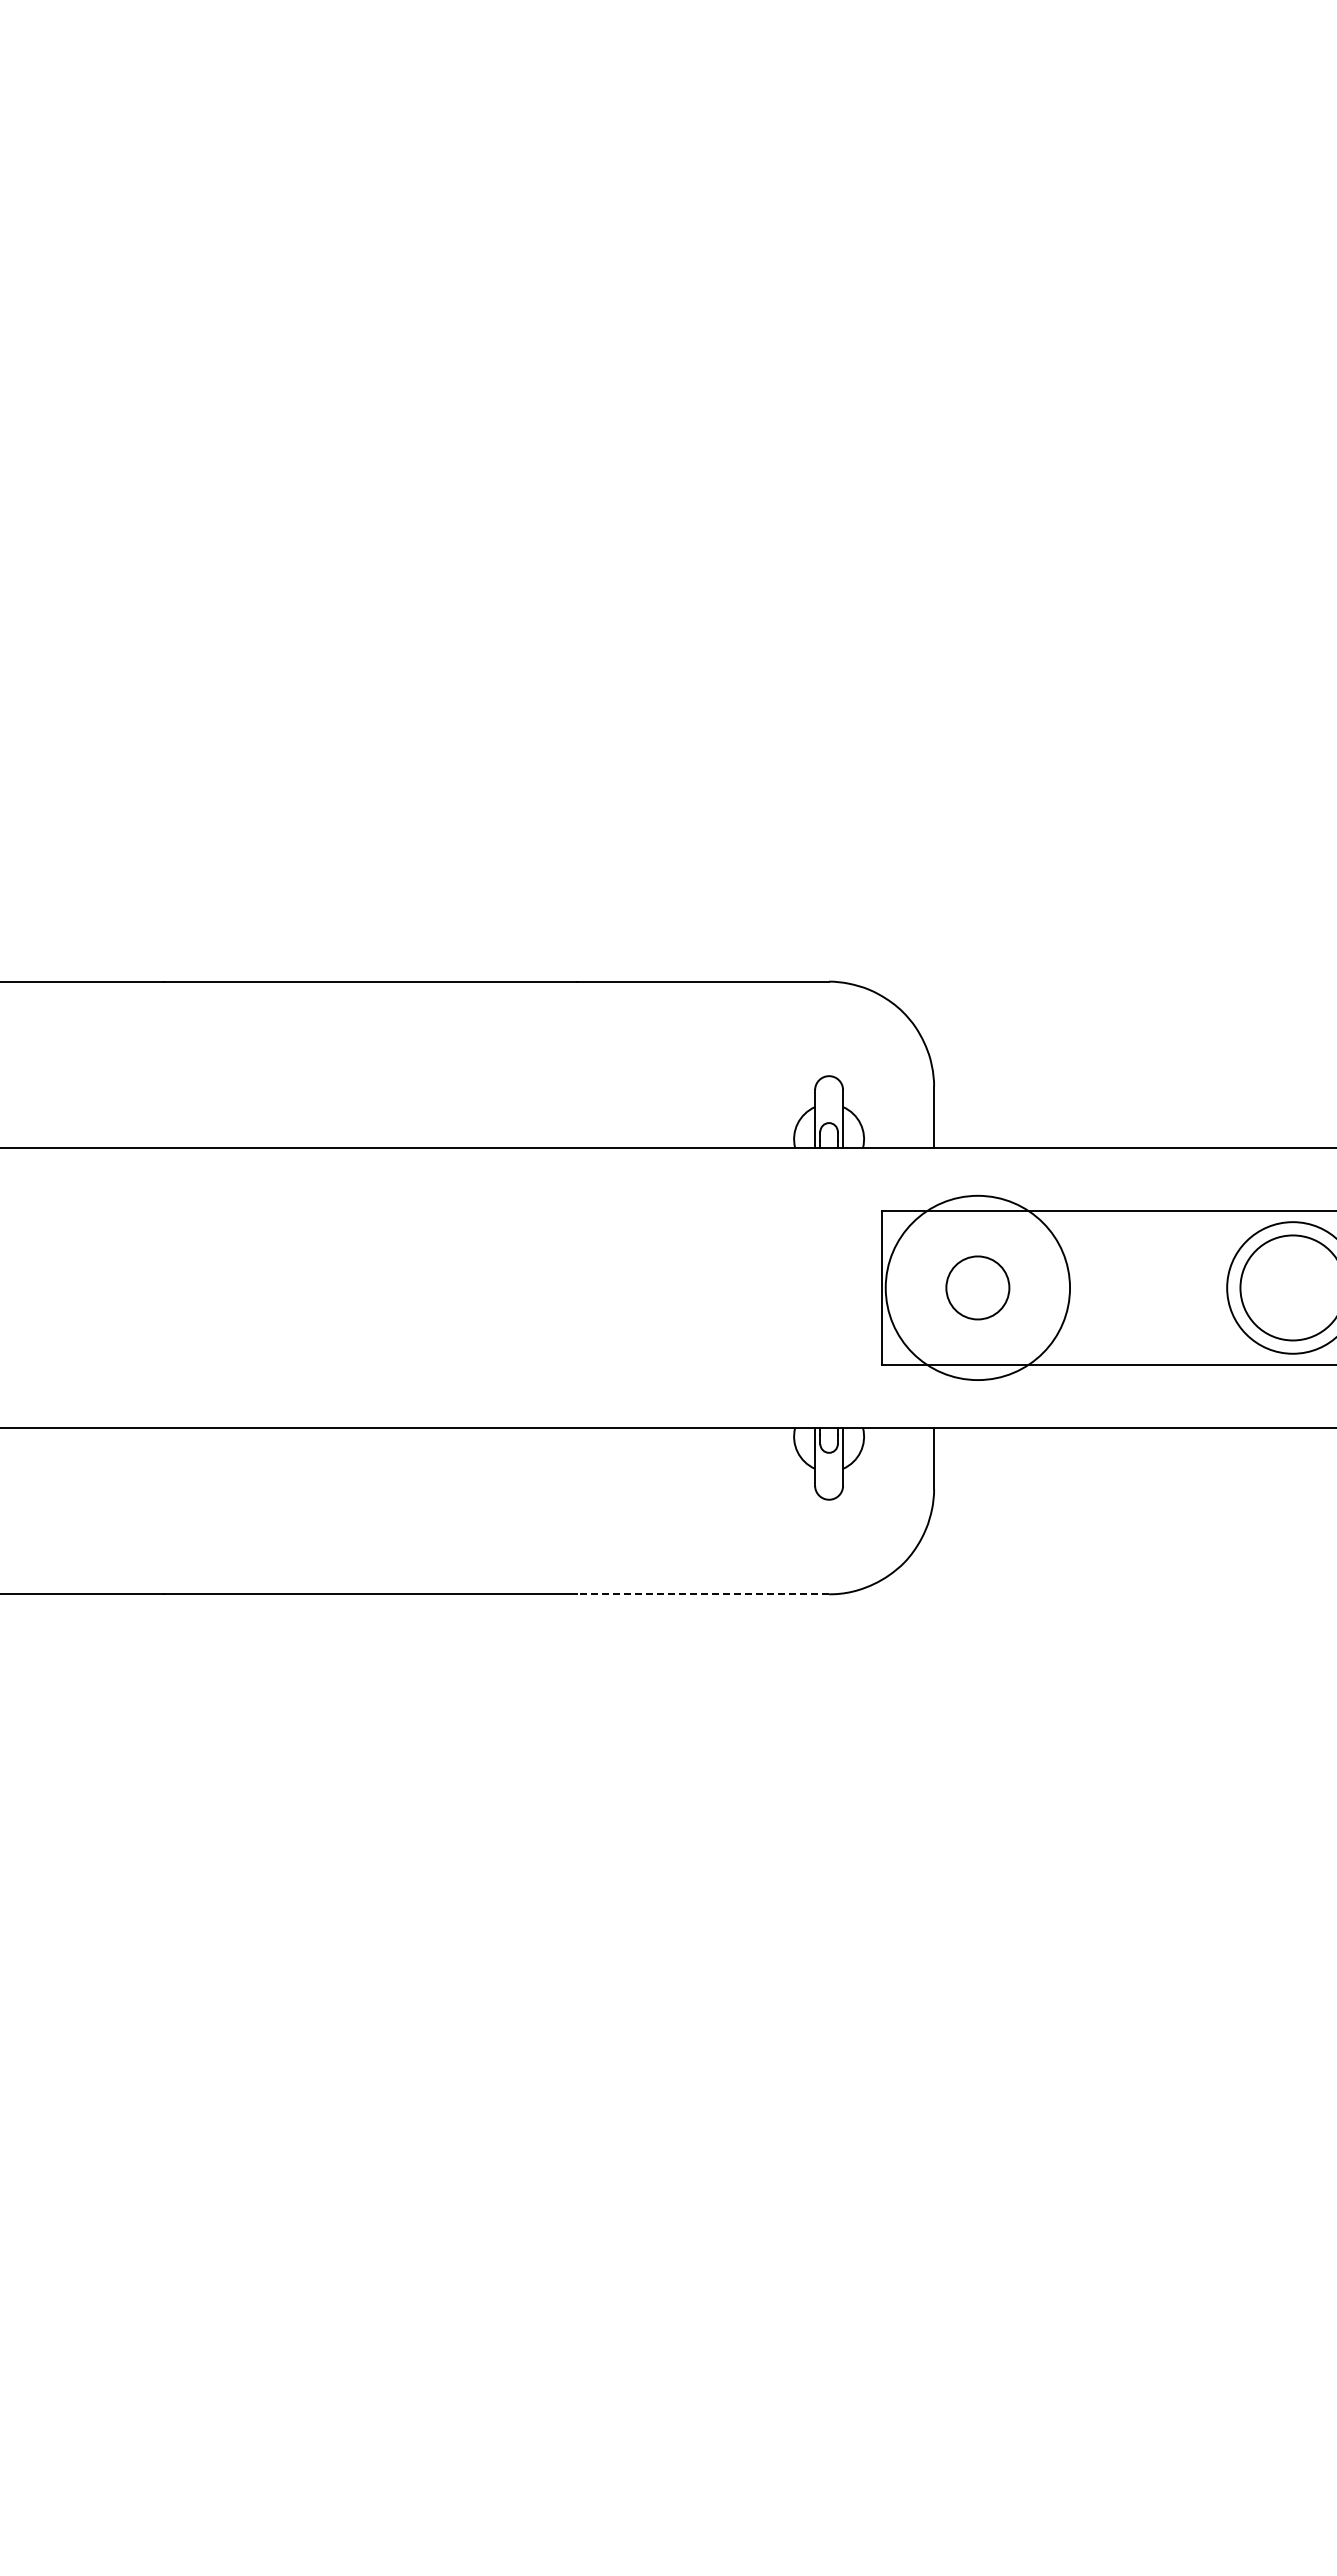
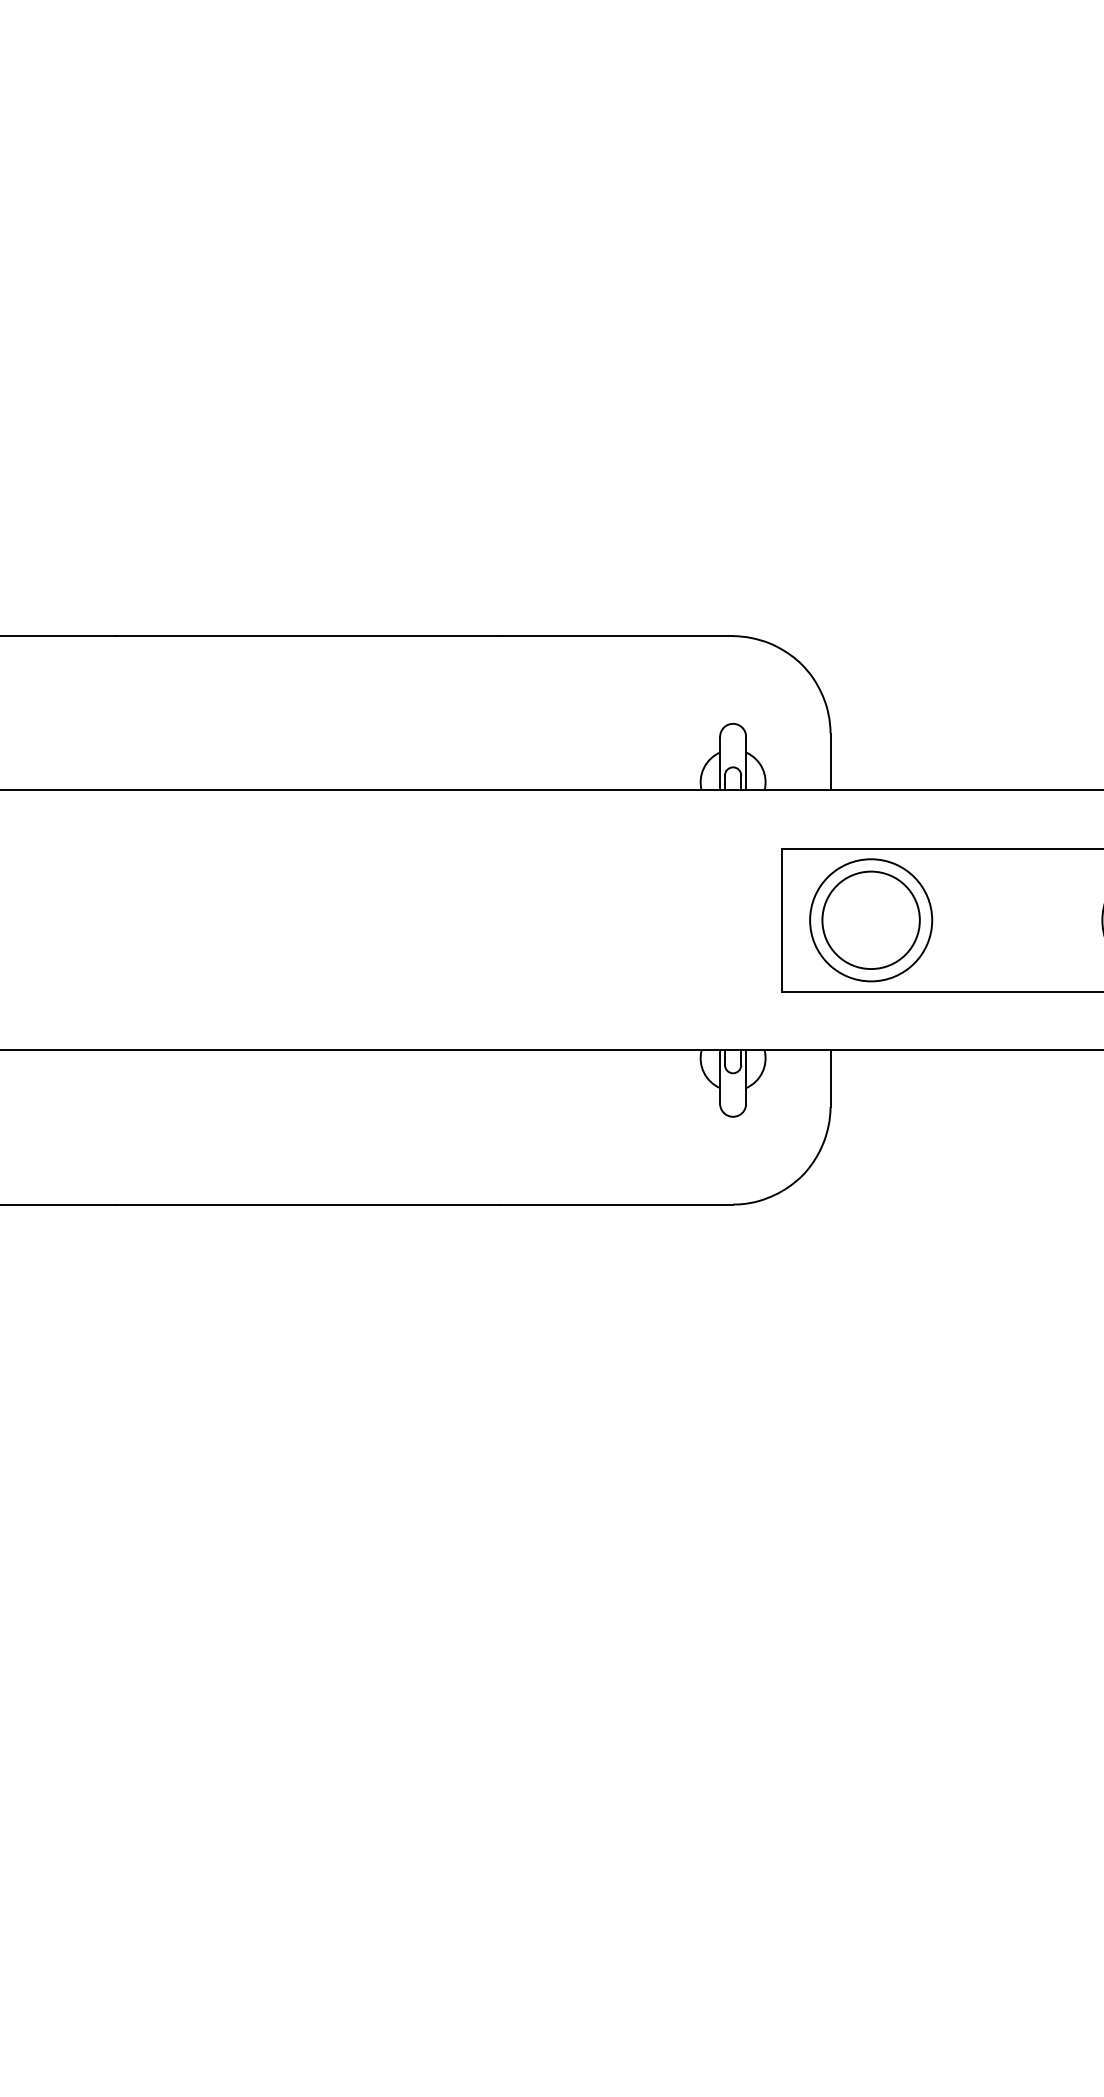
circle: (977, 1287) -> (870, 919), size x0.71
circle: (977, 1287) -> (870, 919), size x1.67
line: (702, 1594) -> (615, 1204), dashed -> solid

